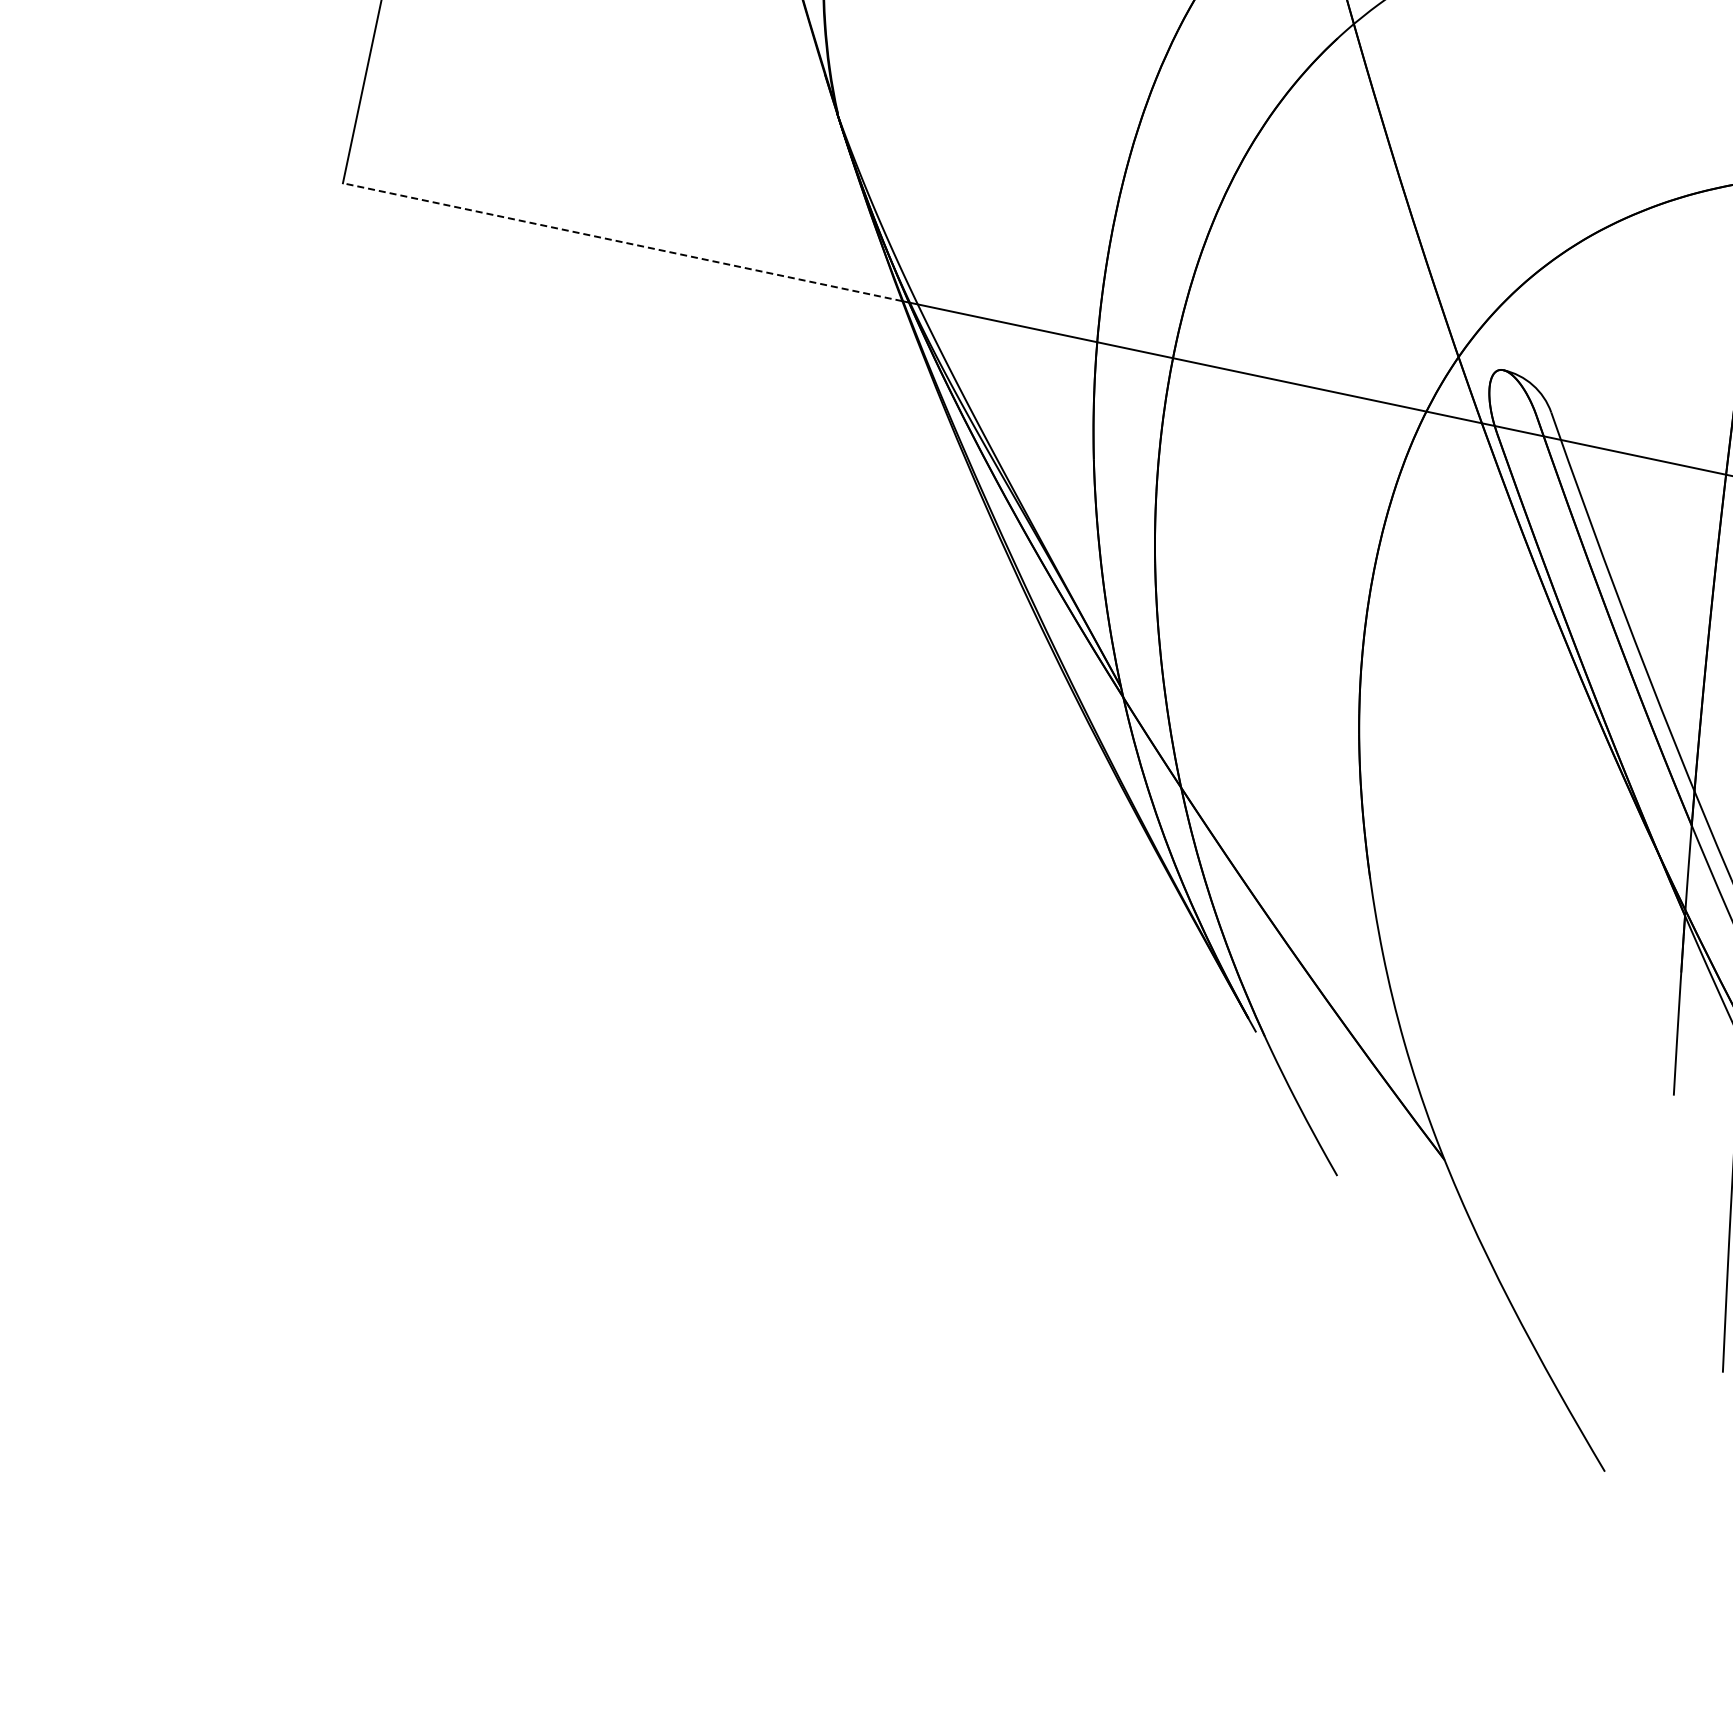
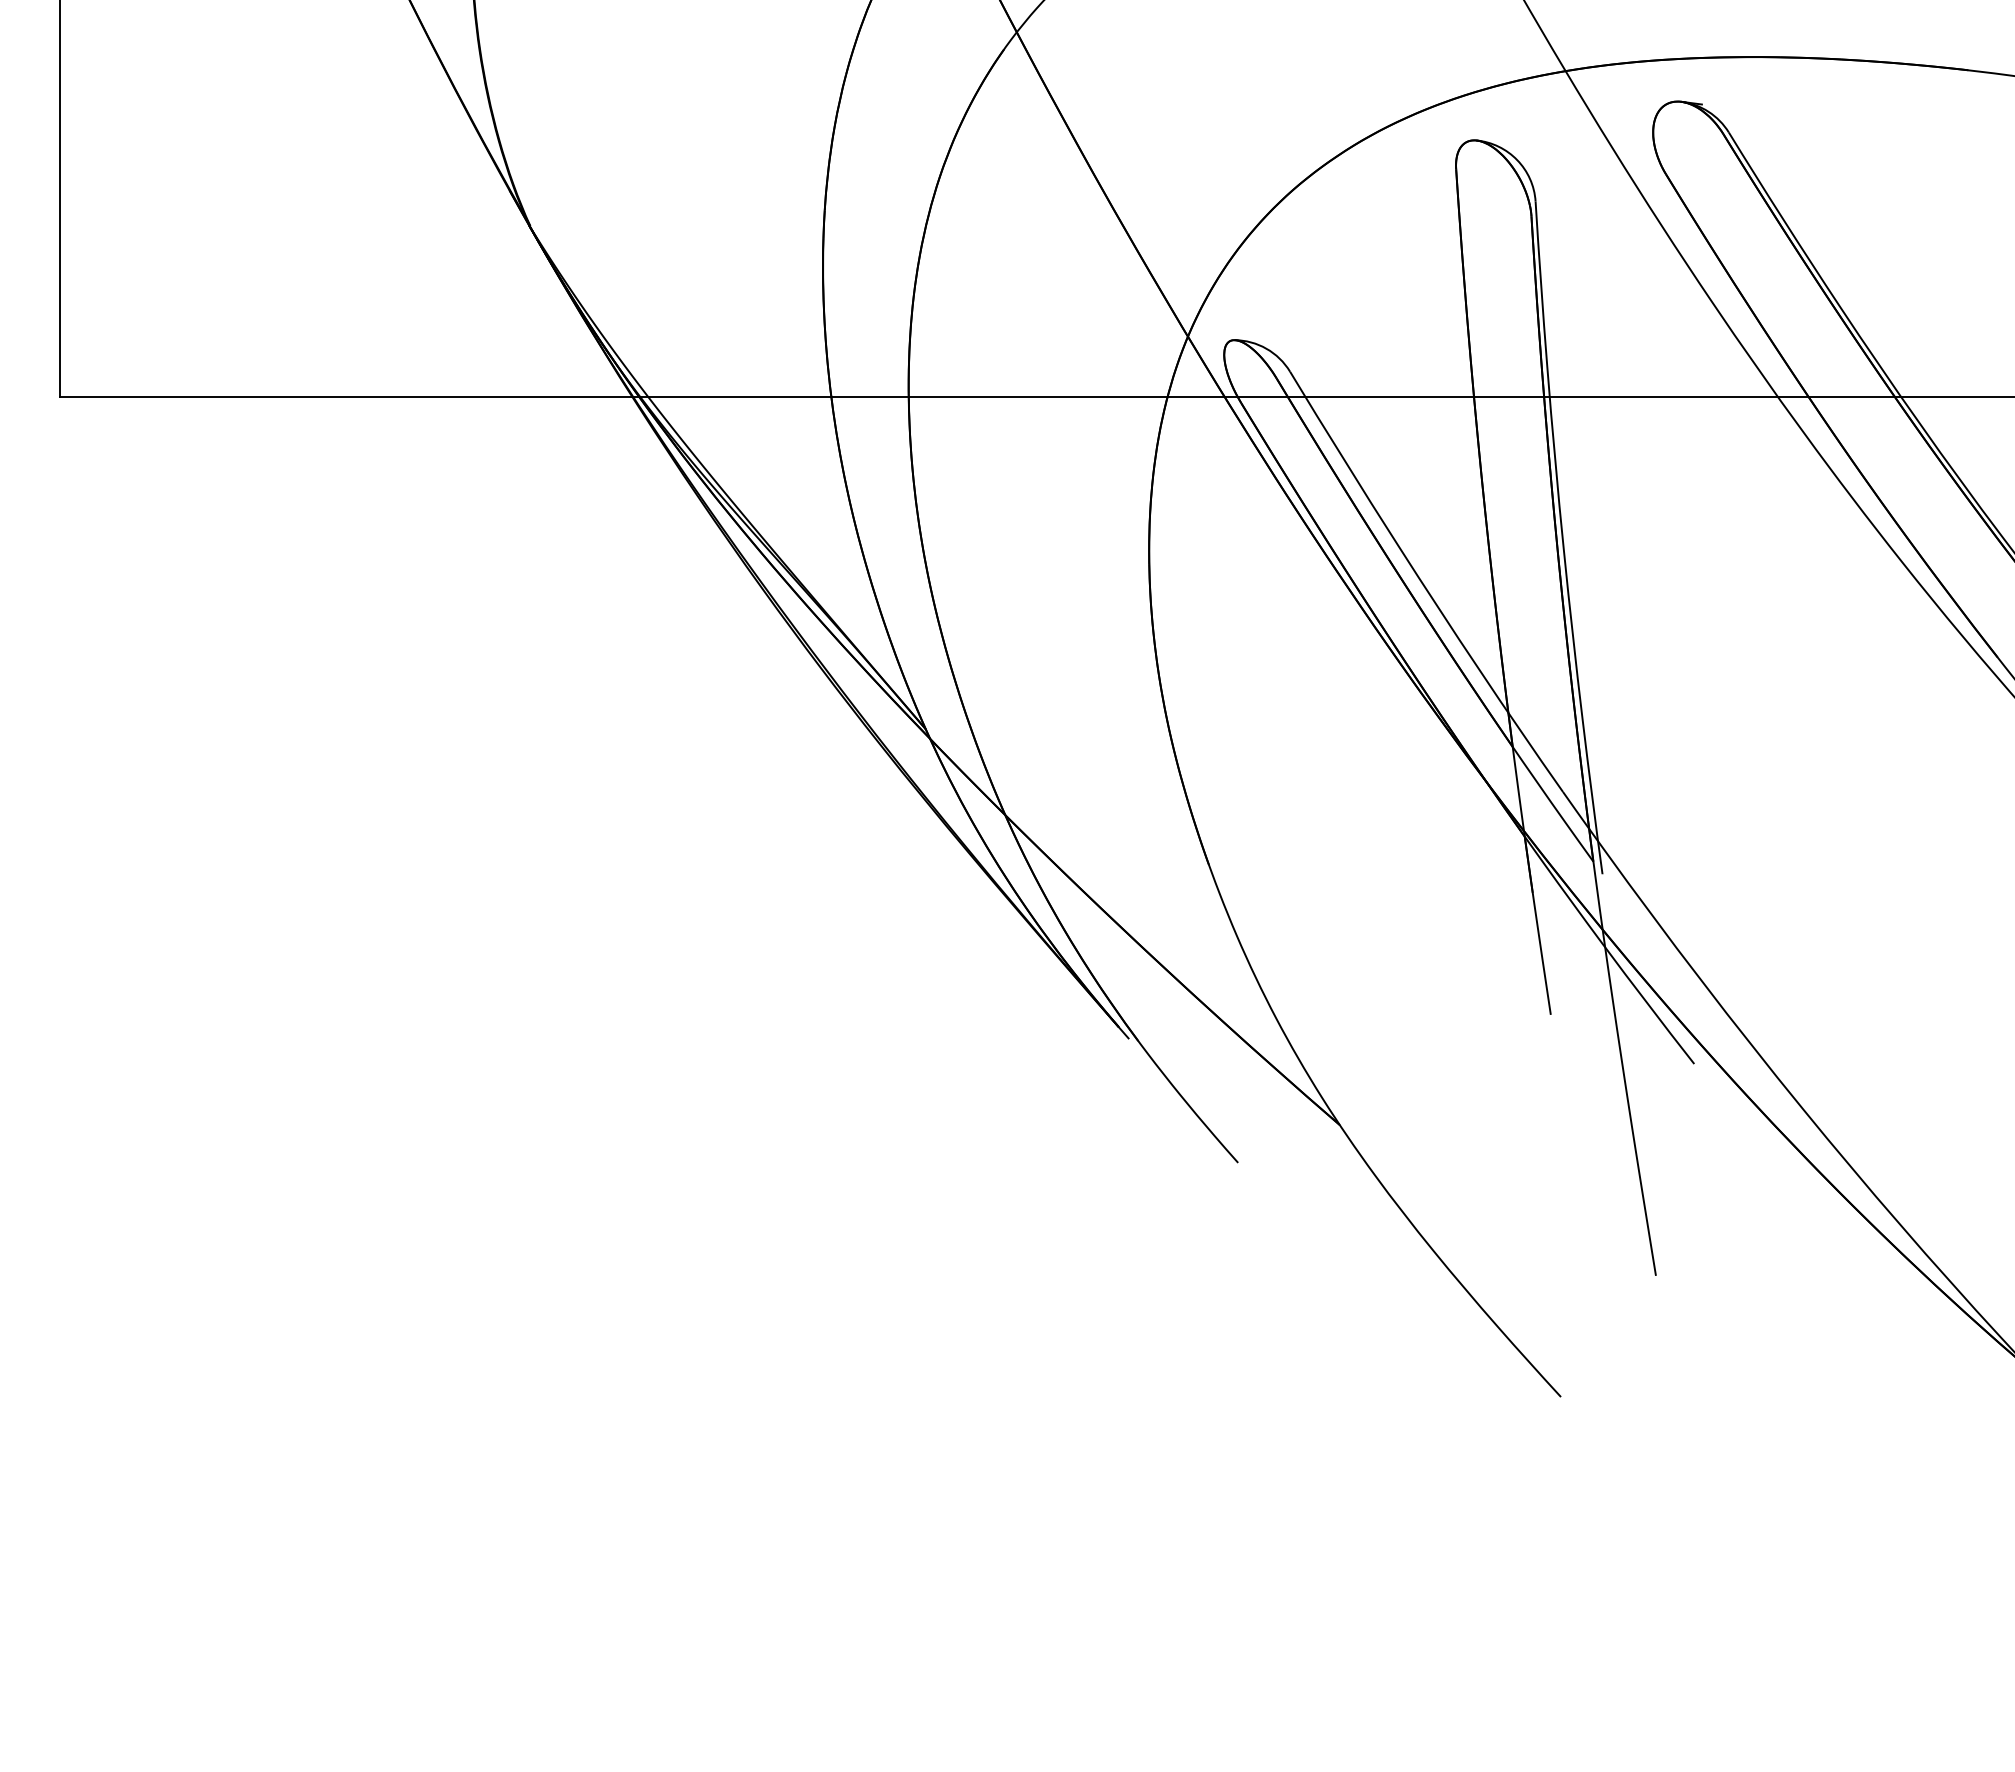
line: (622, 242) -> (346, 396), dashed -> solid

